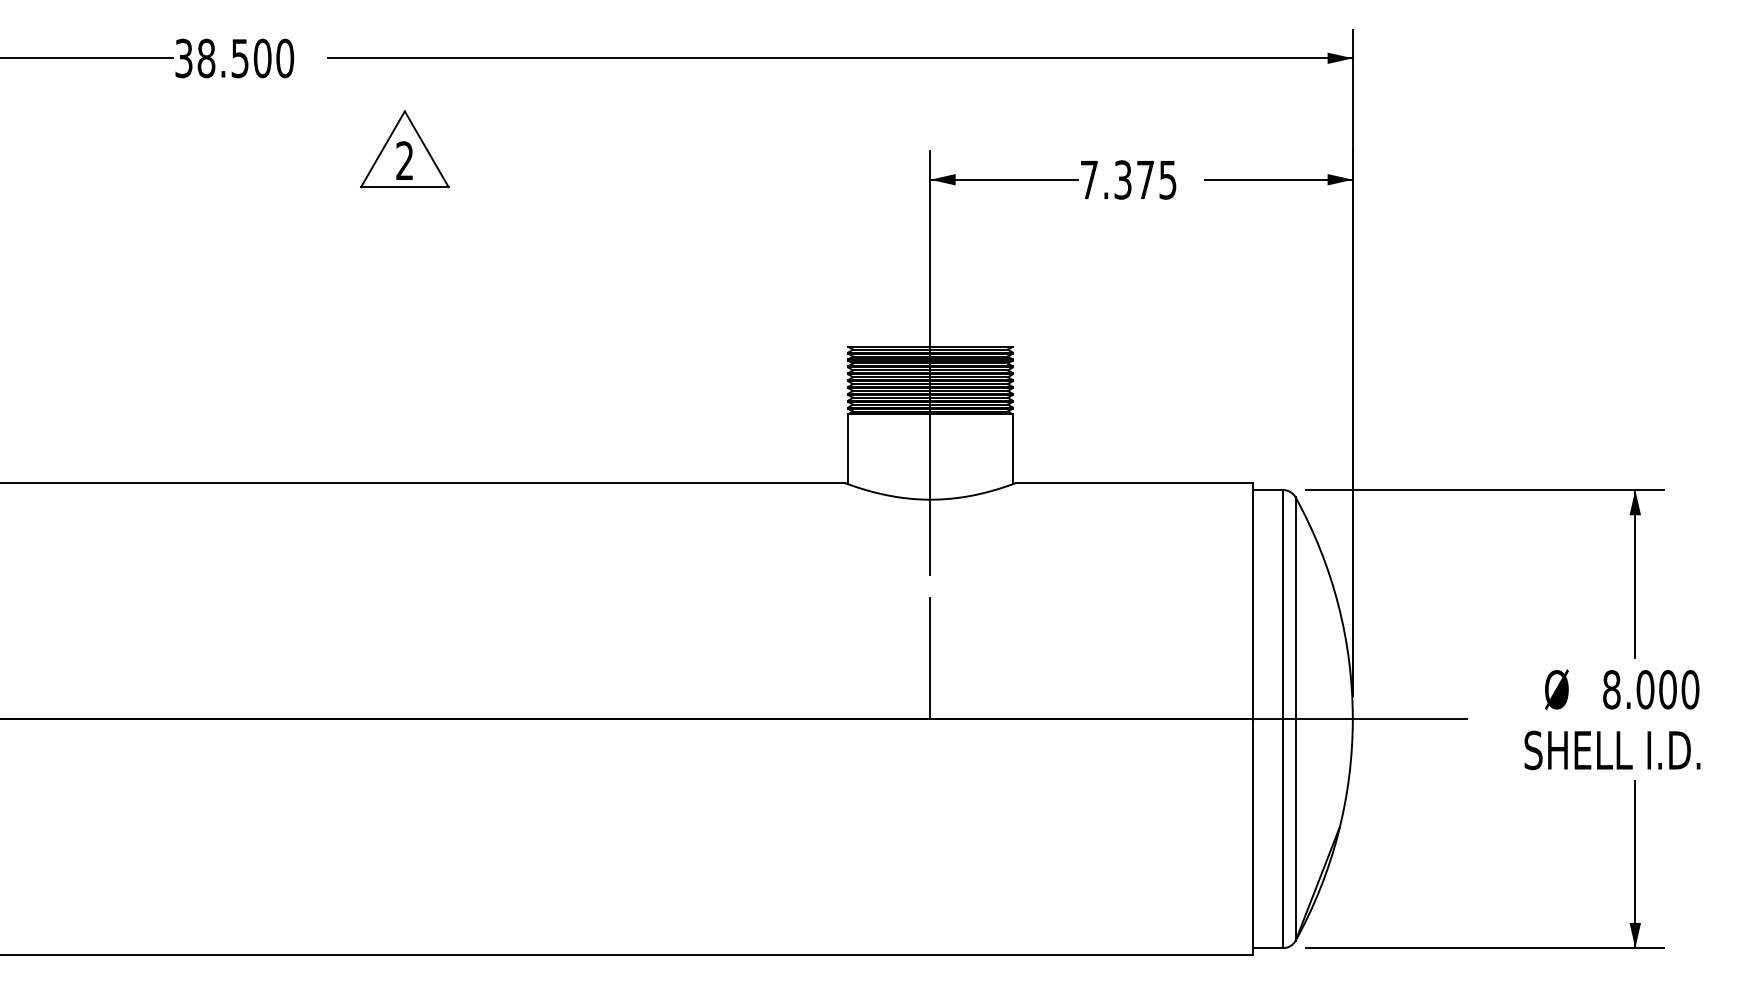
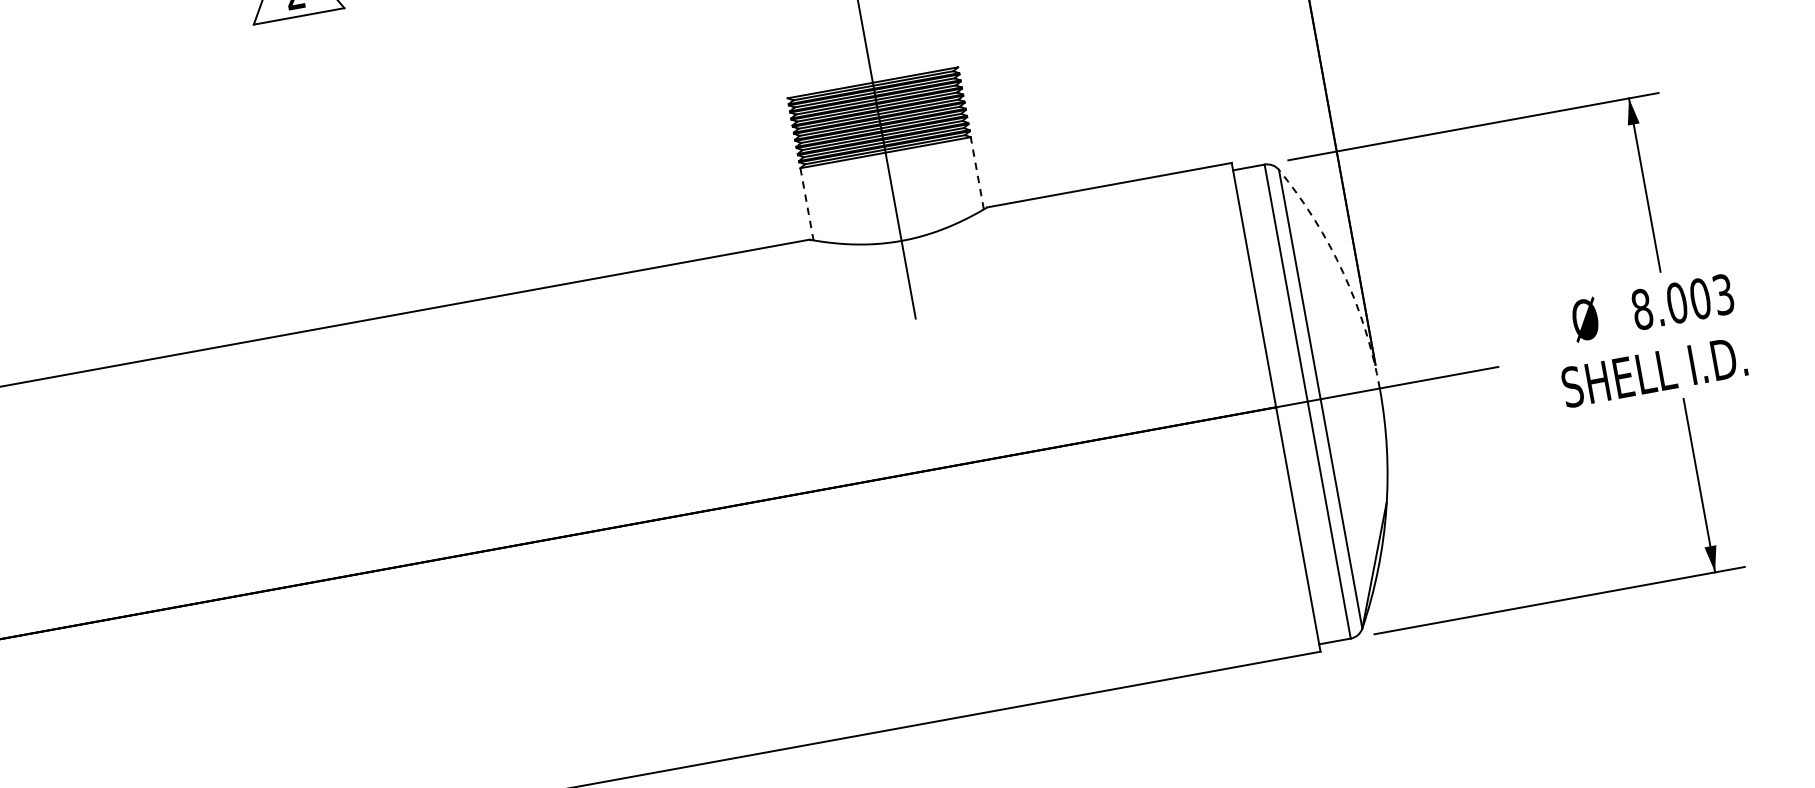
line: (848, 449) -> (807, 204), solid -> dashed
line: (1012, 449) -> (977, 173), solid -> dashed
arc: (1338, 604) -> (1343, 272), solid -> dashed
line: (930, 658) -> (931, 405), removed
text: (1690, 689) -> (1723, 294), 8.000 -> 8.003

